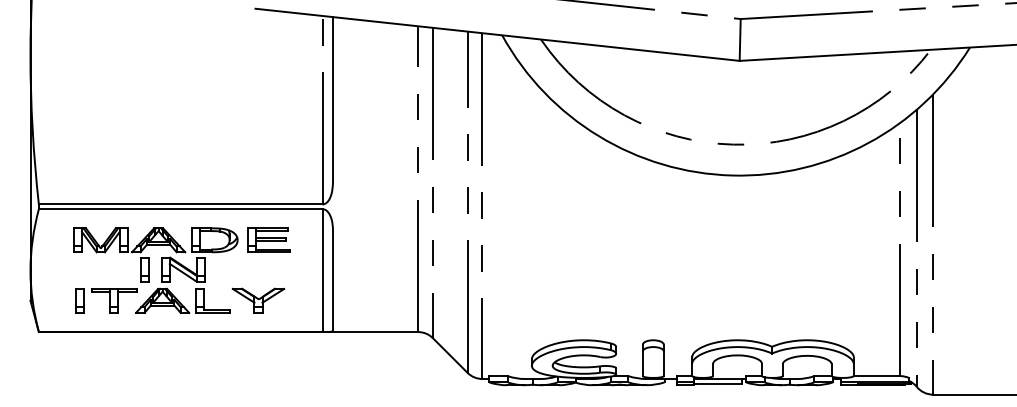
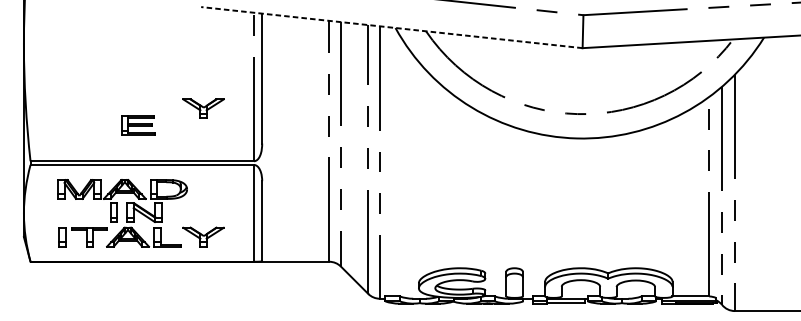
line: (497, 34) -> (391, 27), solid -> dashed
part: (258, 137) -> (203, 108), added
part: (268, 239) -> (138, 125), moved

